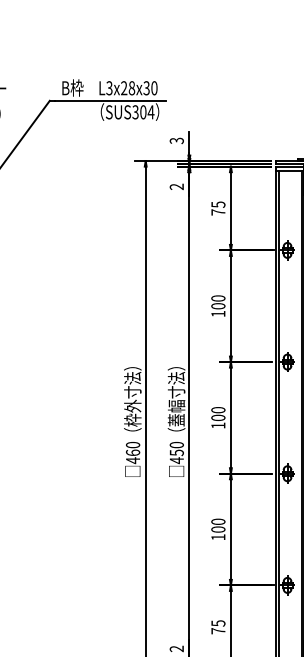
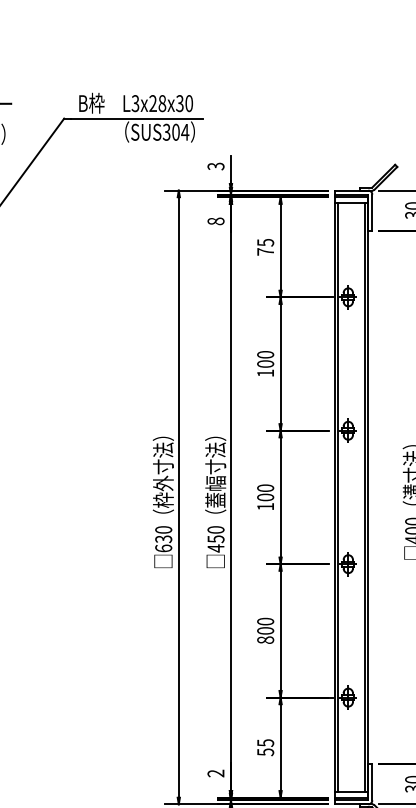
text: (176, 186) -> (215, 221), 2 -> 8
text: (132, 456) -> (163, 543), 460 -> 630
text: (218, 536) -> (265, 639), 100 -> 800
text: (218, 631) -> (265, 752), 75 -> 55

